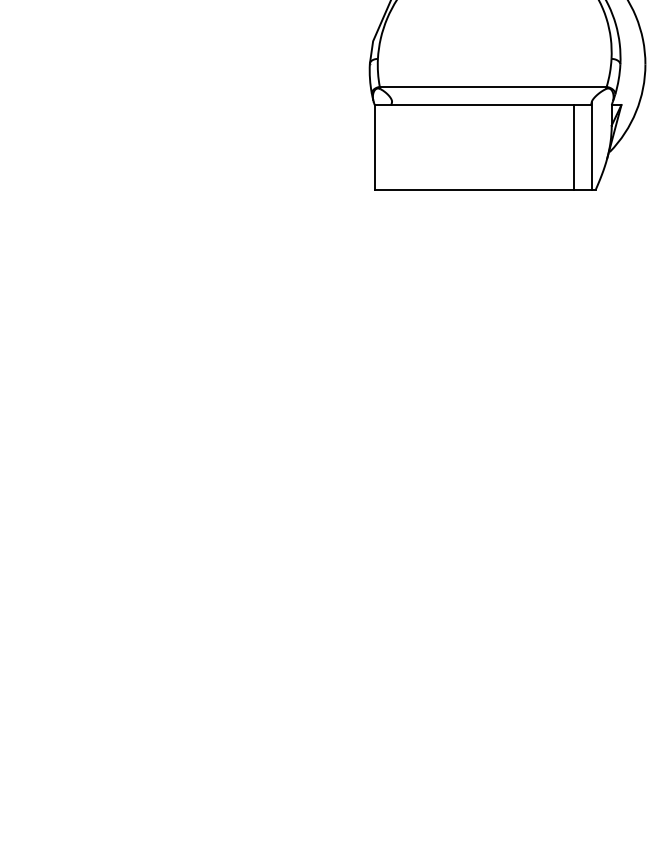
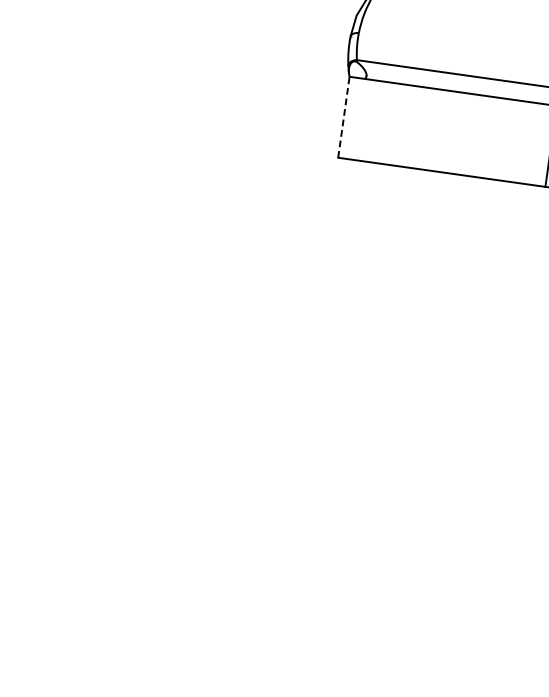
line: (374, 146) -> (343, 116), solid -> dashed
line: (574, 147) -> (534, 144), removed

